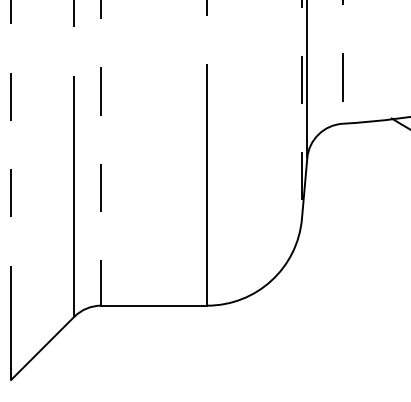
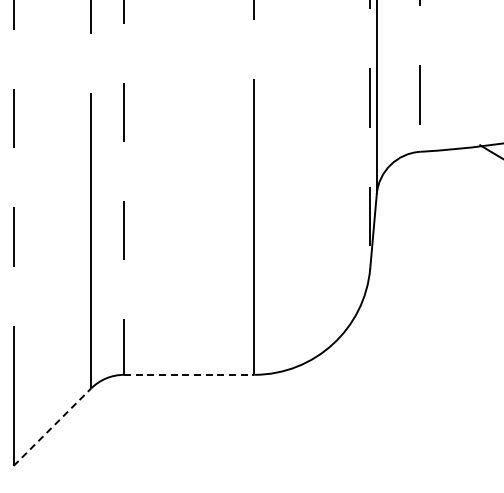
line: (154, 305) -> (189, 374), solid -> dashed
line: (42, 348) -> (52, 427), solid -> dashed

